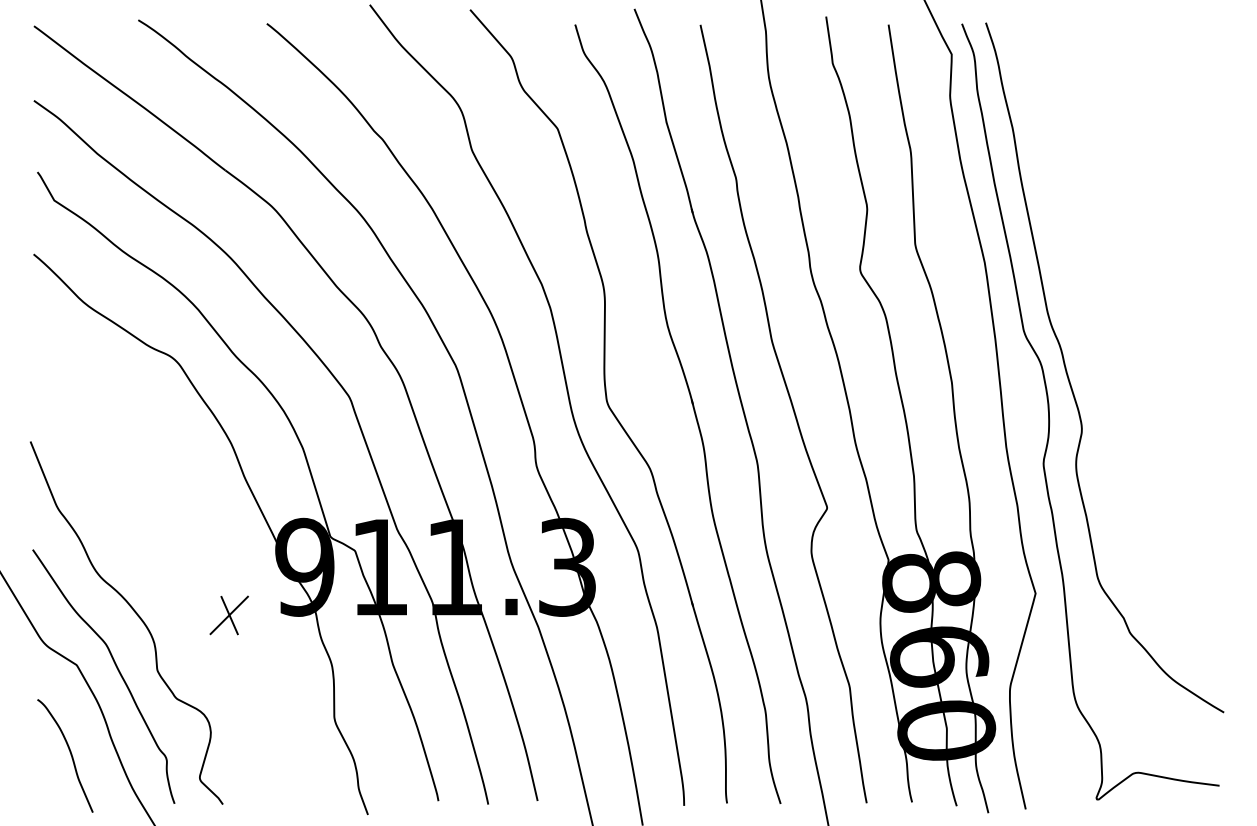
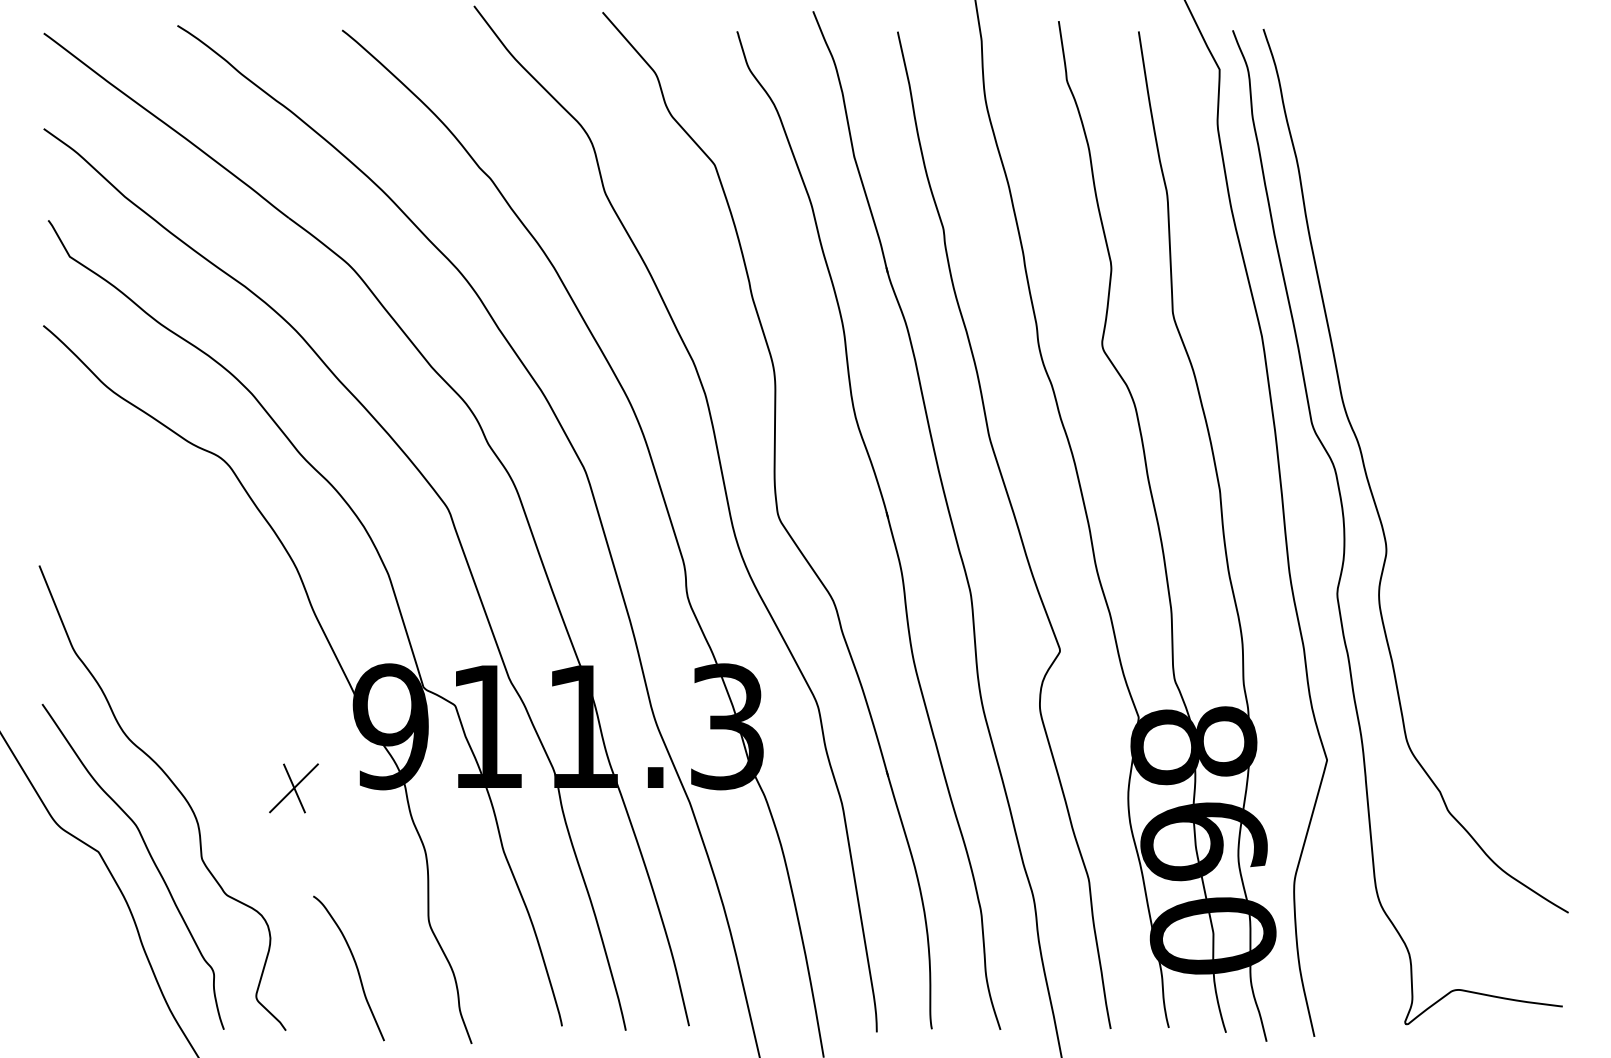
curve: (70, 754) -> (355, 966), moved

